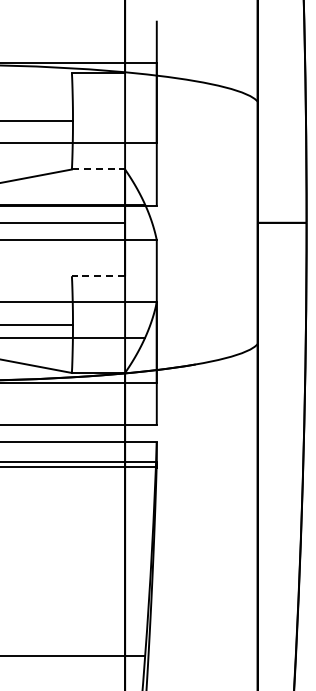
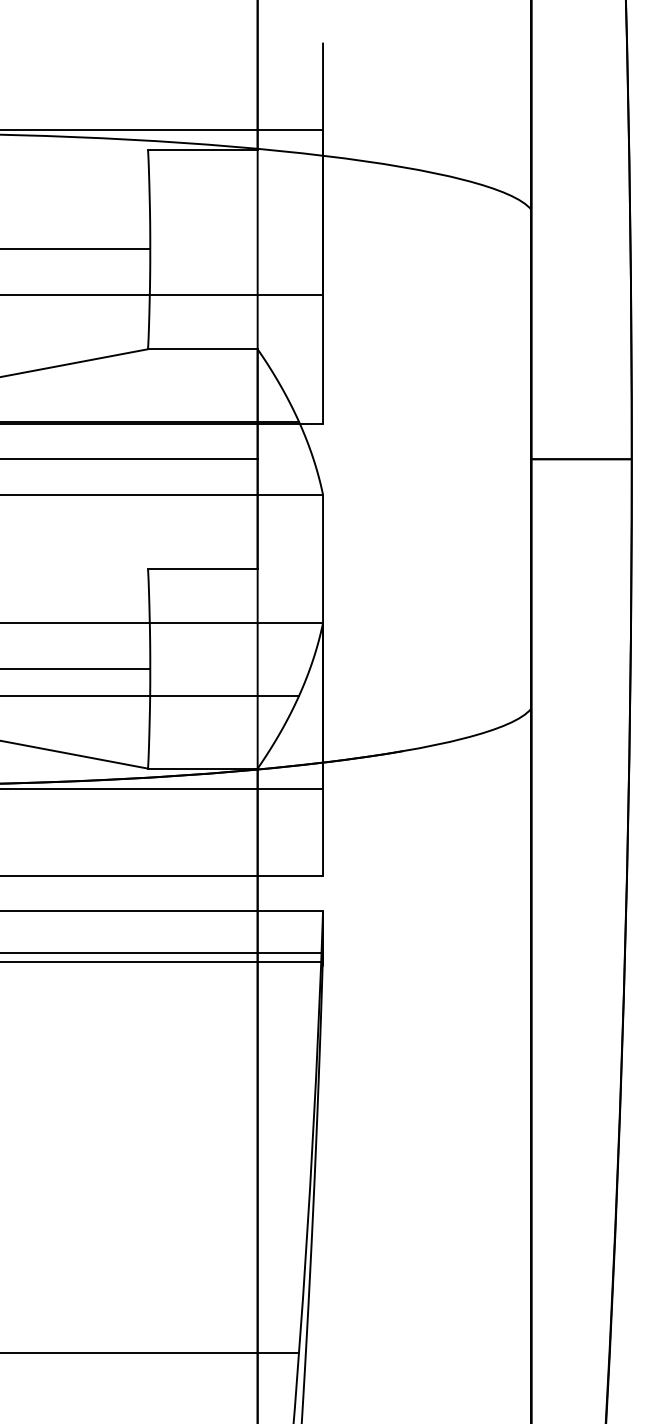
line: (98, 169) -> (202, 349), dashed -> solid
line: (98, 276) -> (202, 569), dashed -> solid

